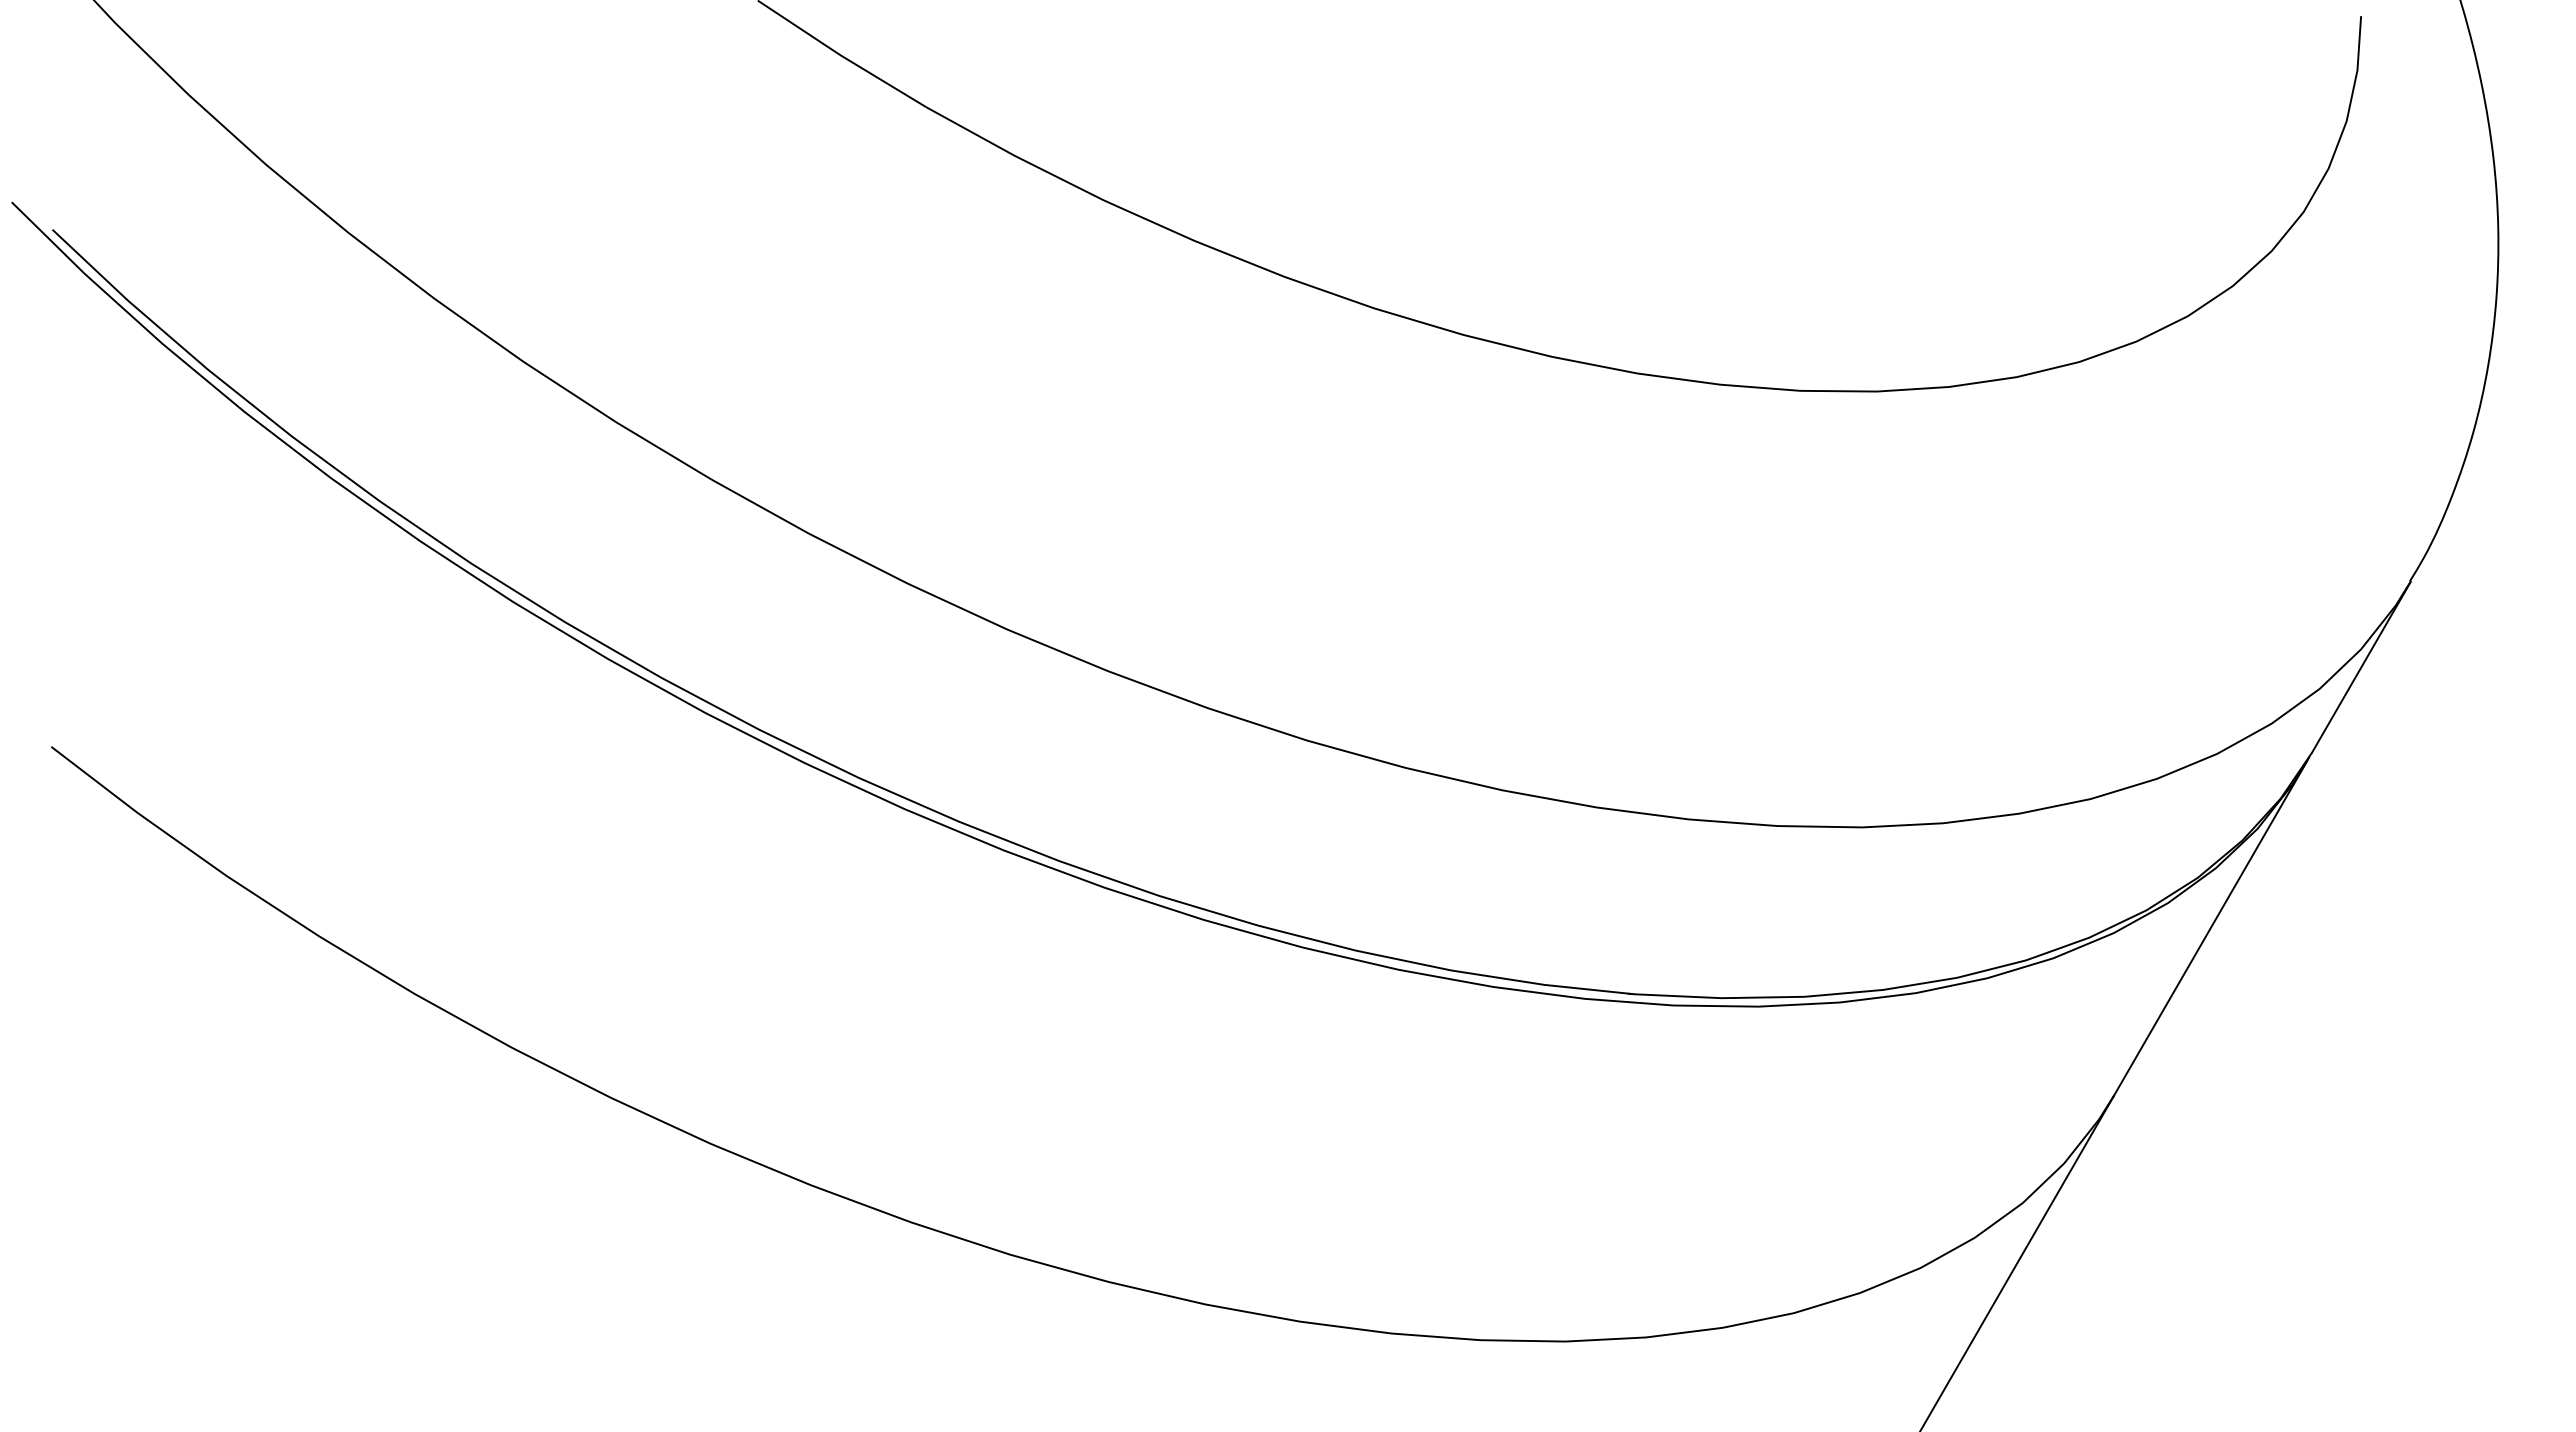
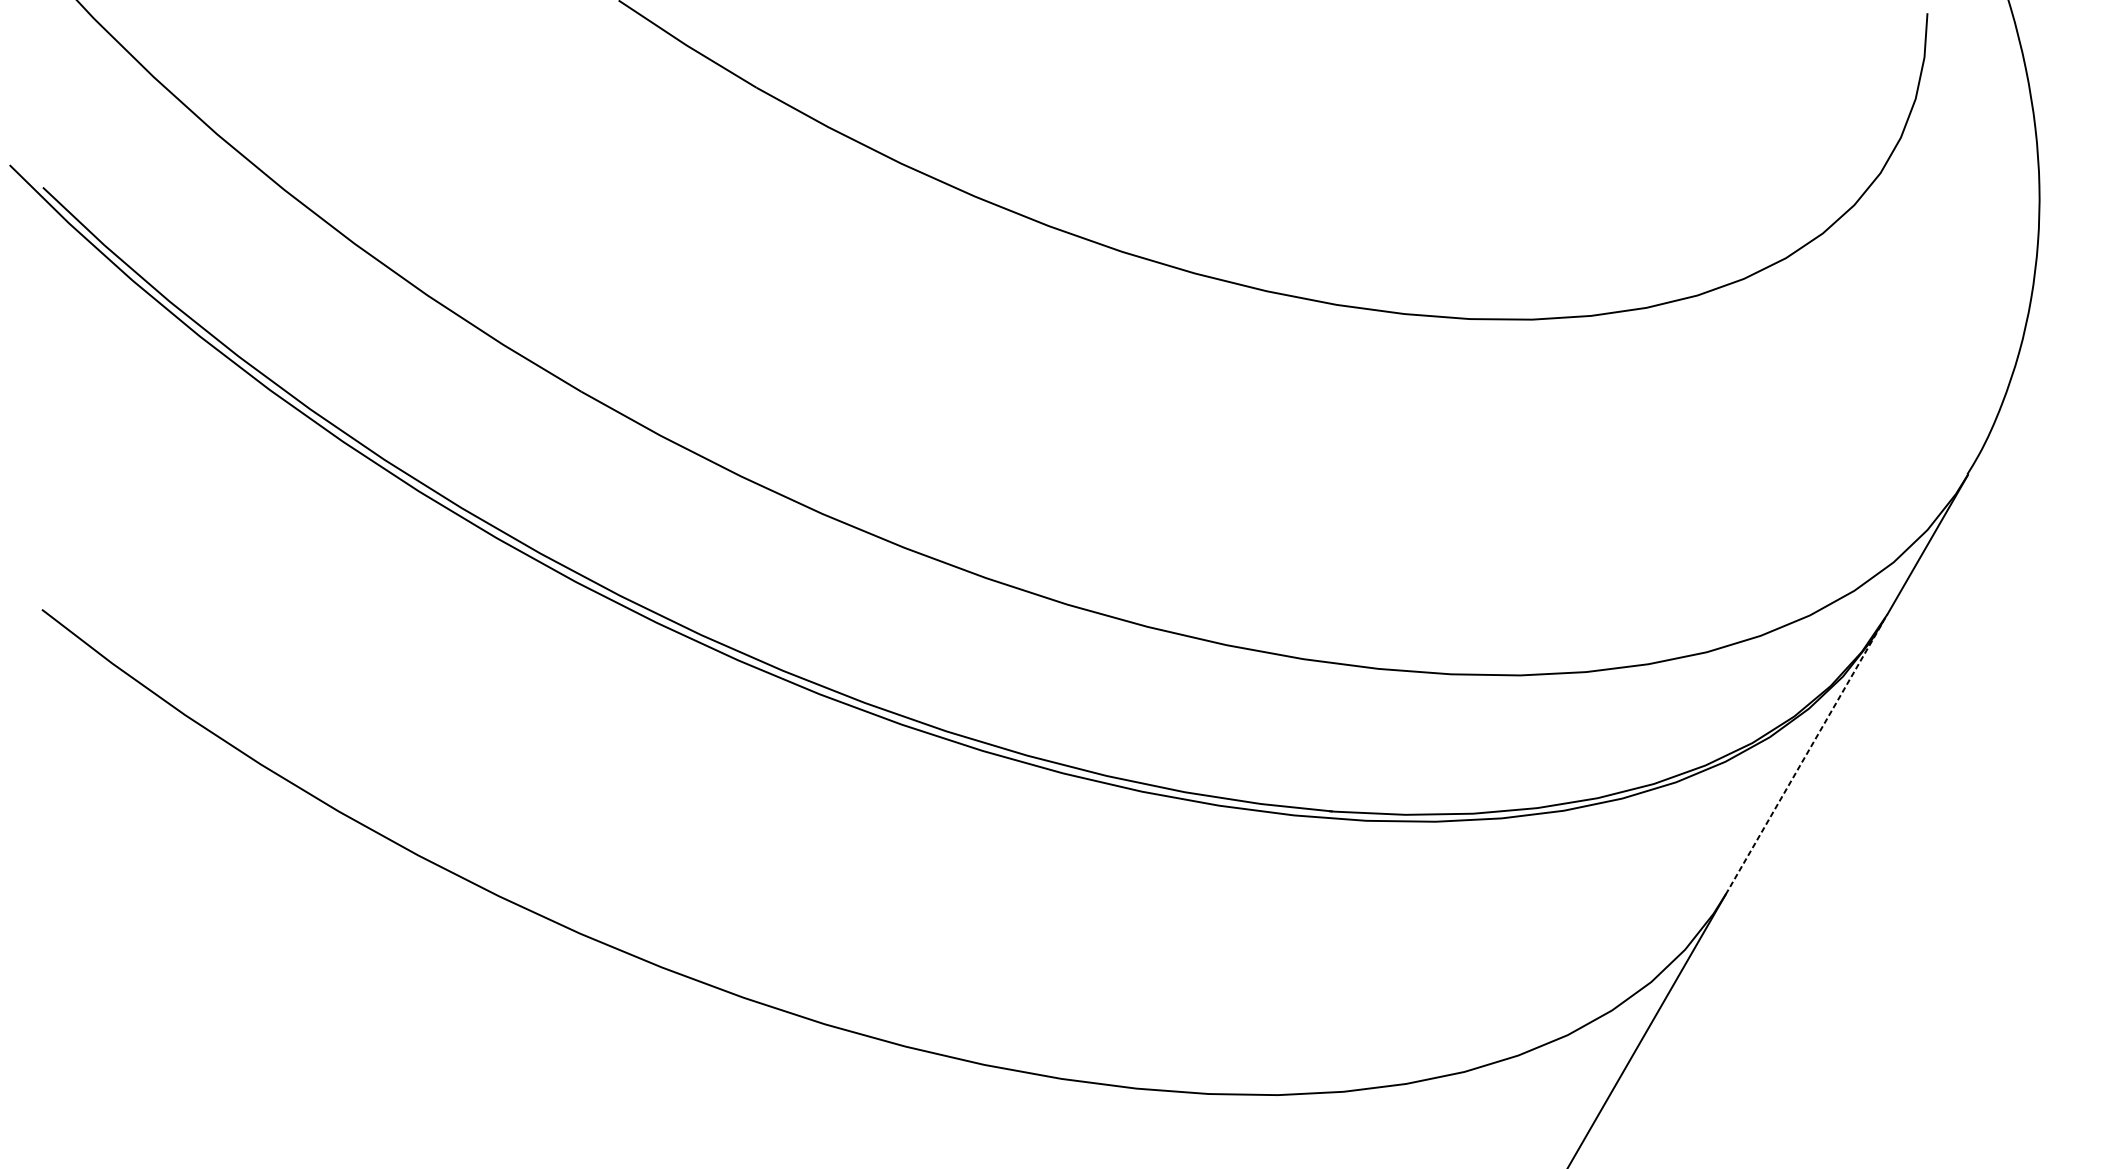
line: (2210, 928) -> (1804, 757), solid -> dashed

